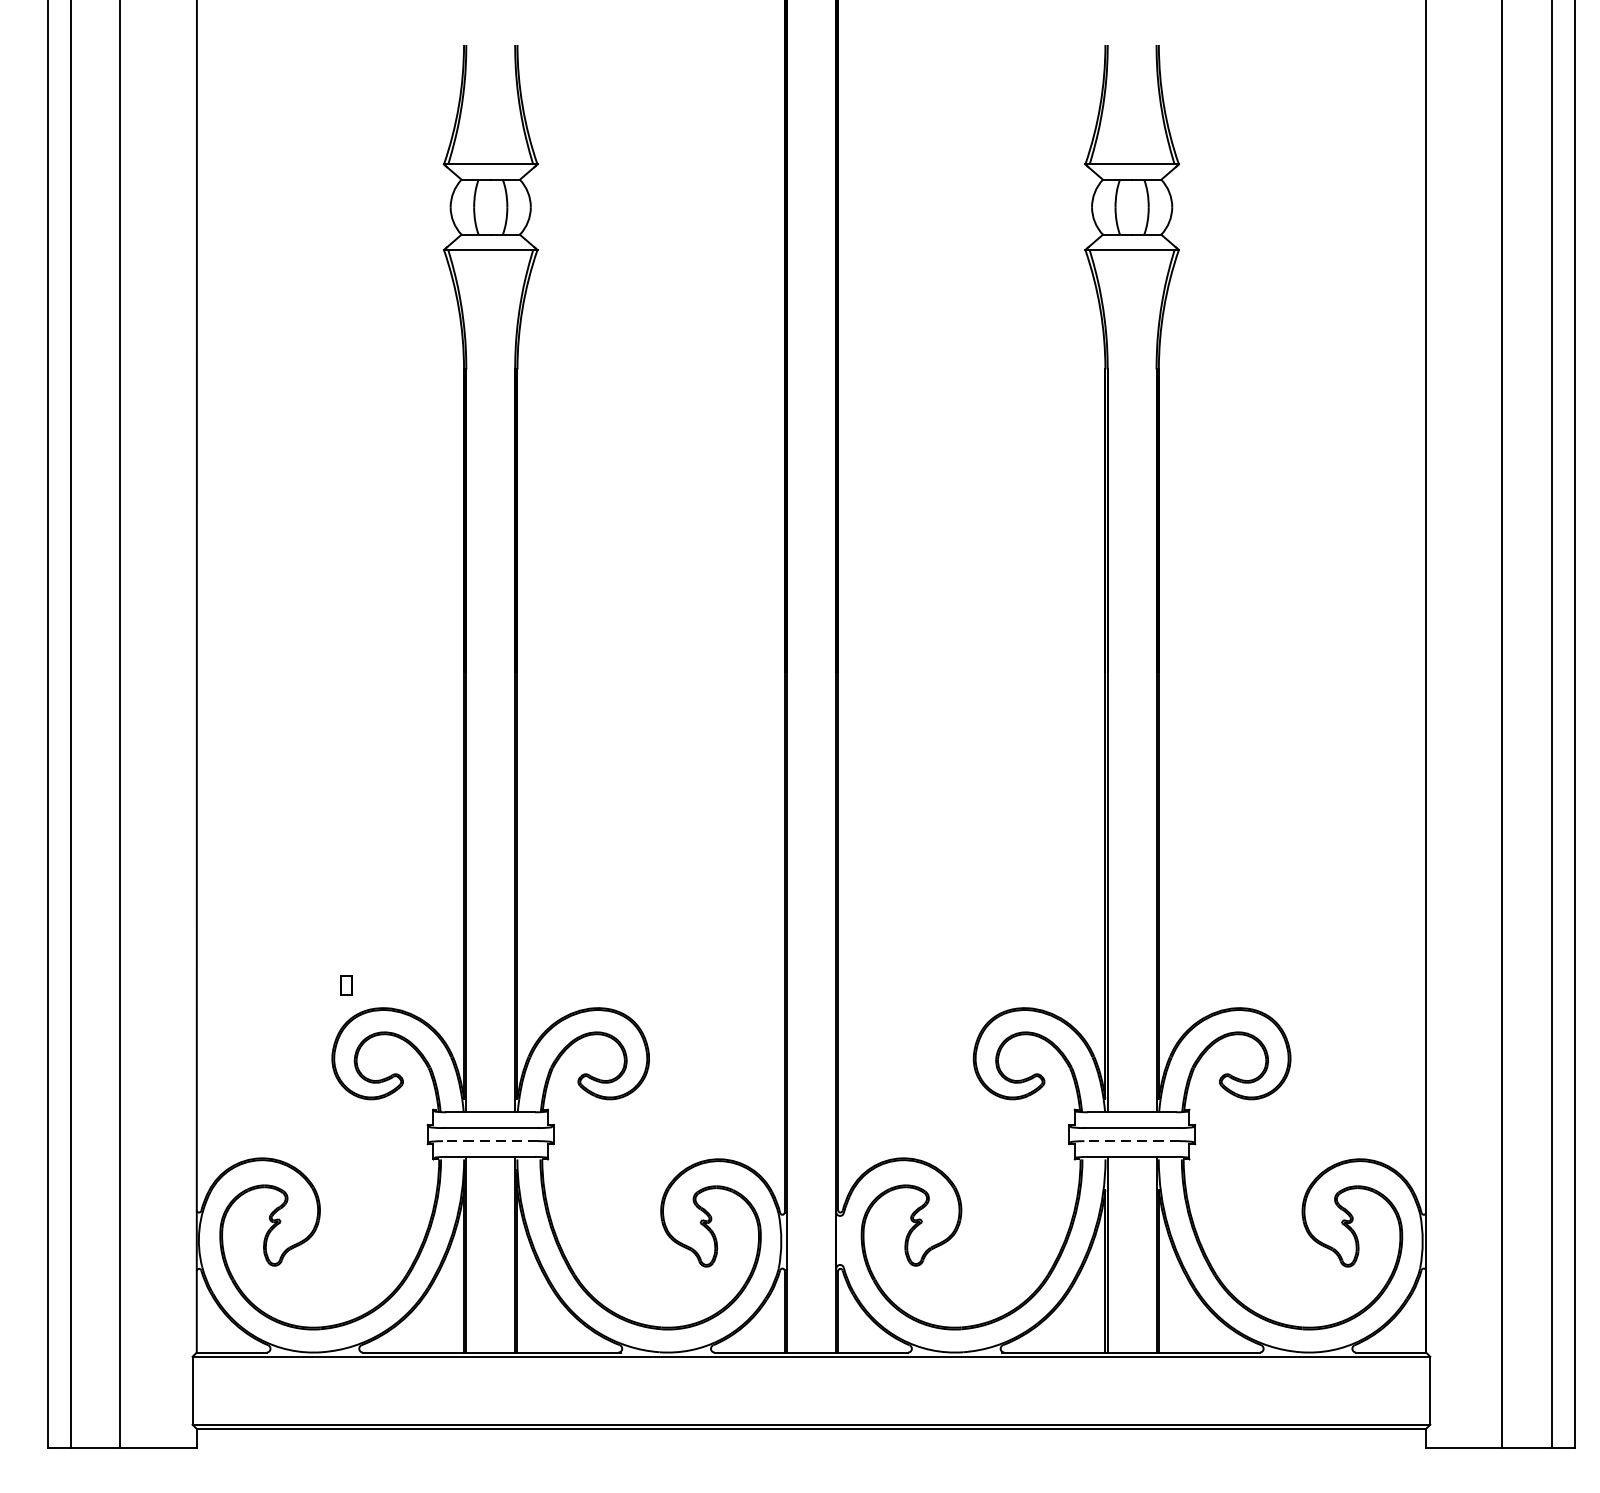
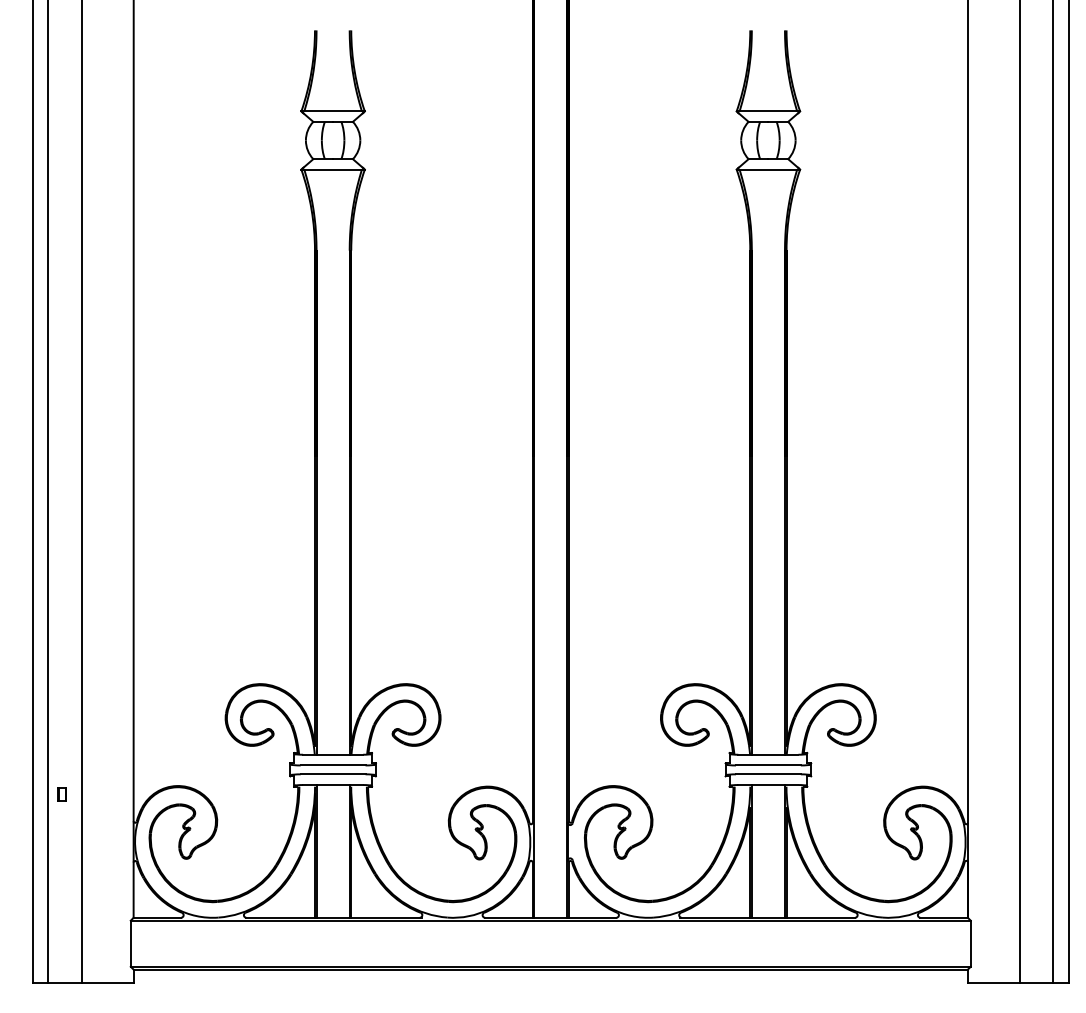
part: (345, 985) -> (61, 794), moved
line: (489, 1141) -> (332, 774), dashed -> solid
line: (1130, 1141) -> (767, 774), dashed -> solid

